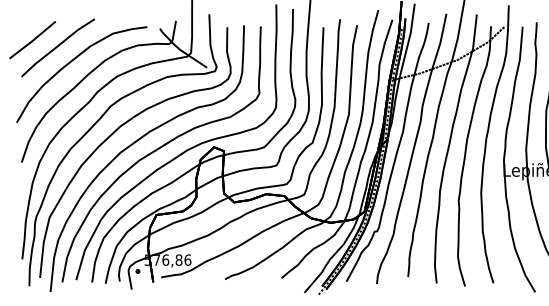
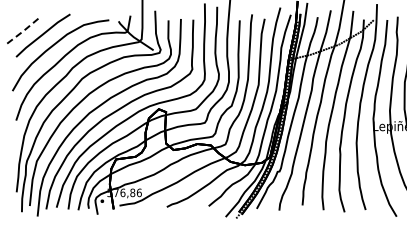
line: (31, 40) -> (23, 30), solid -> dashed

